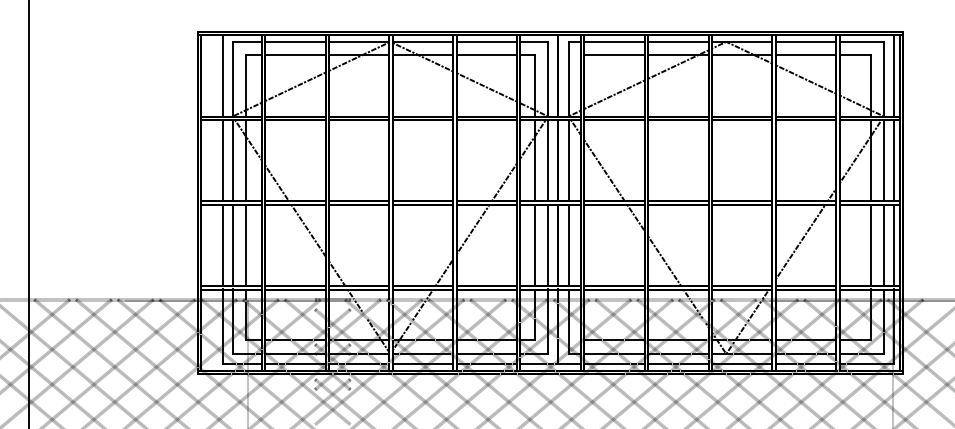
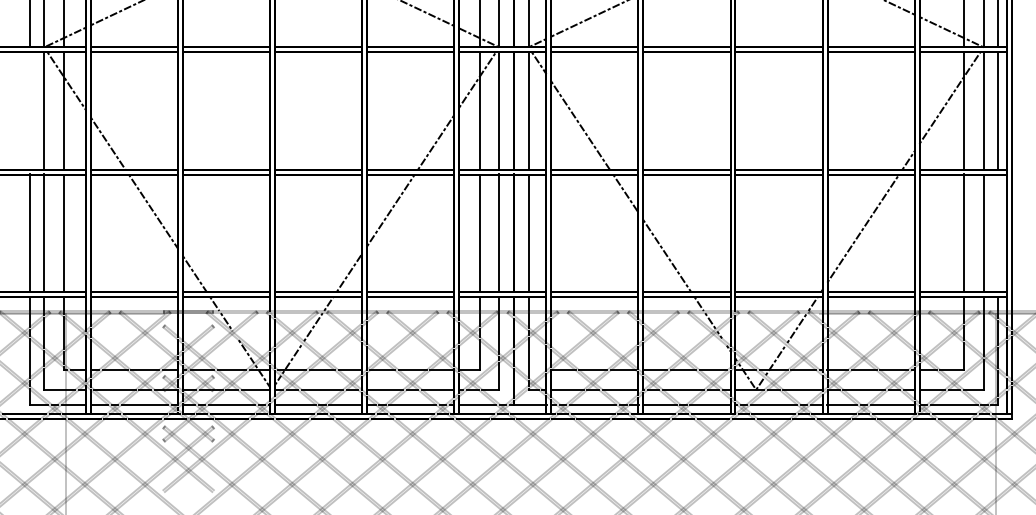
line: (222, 160) -> (29, 110), removed
line: (894, 245) -> (998, 233), removed

